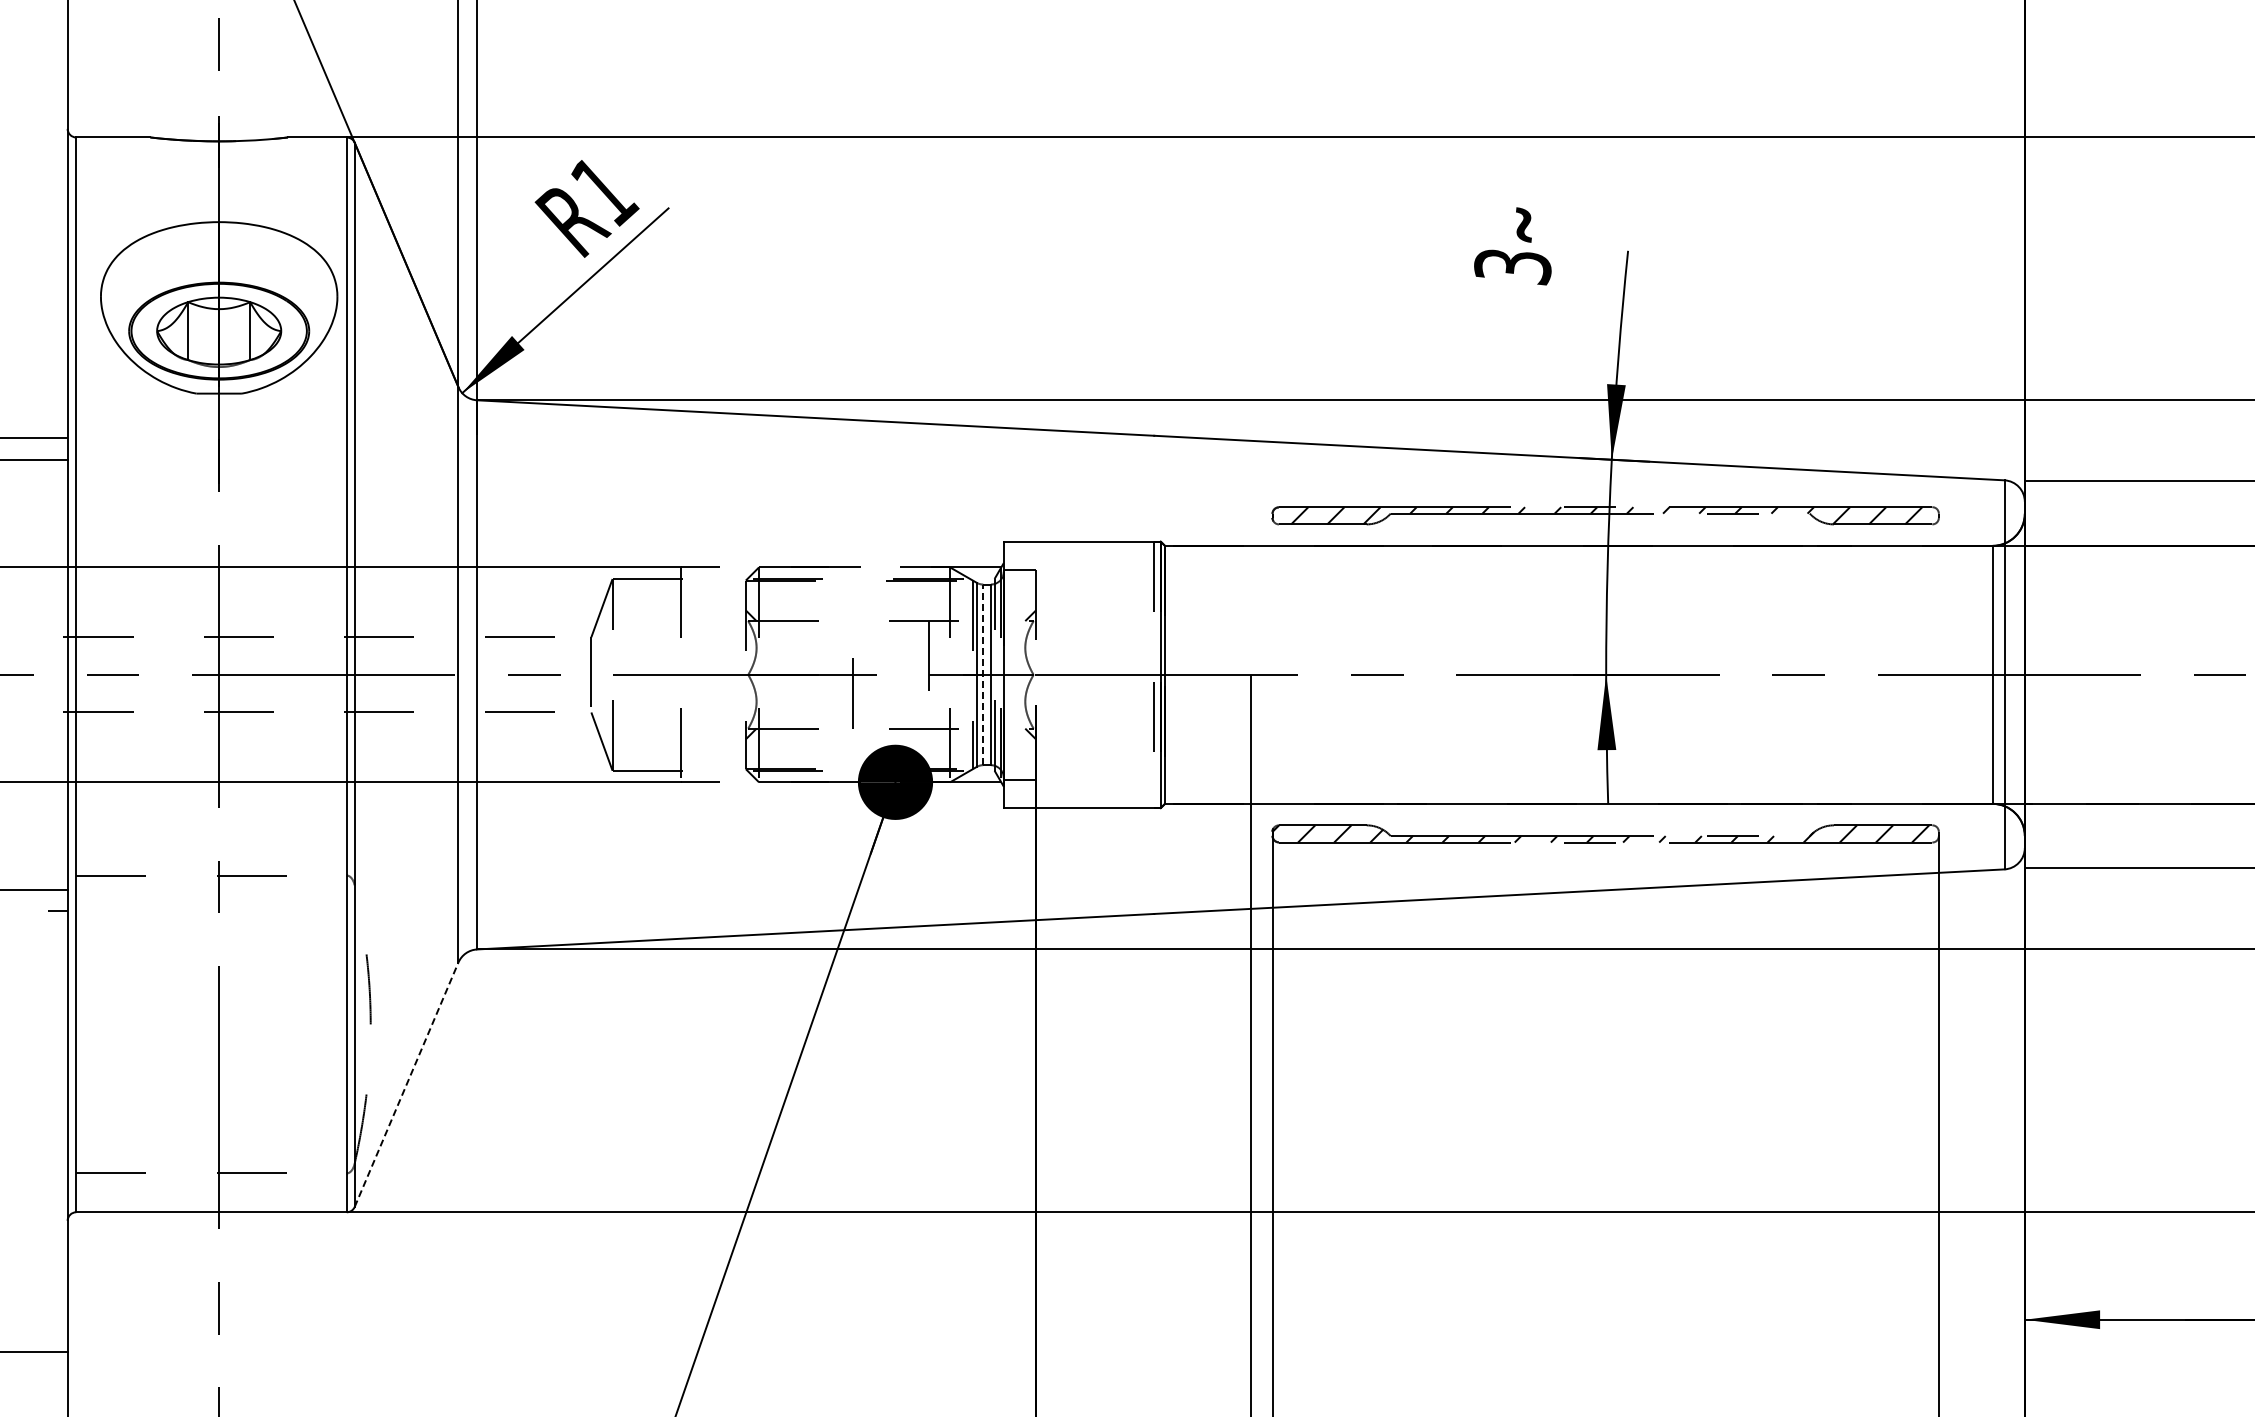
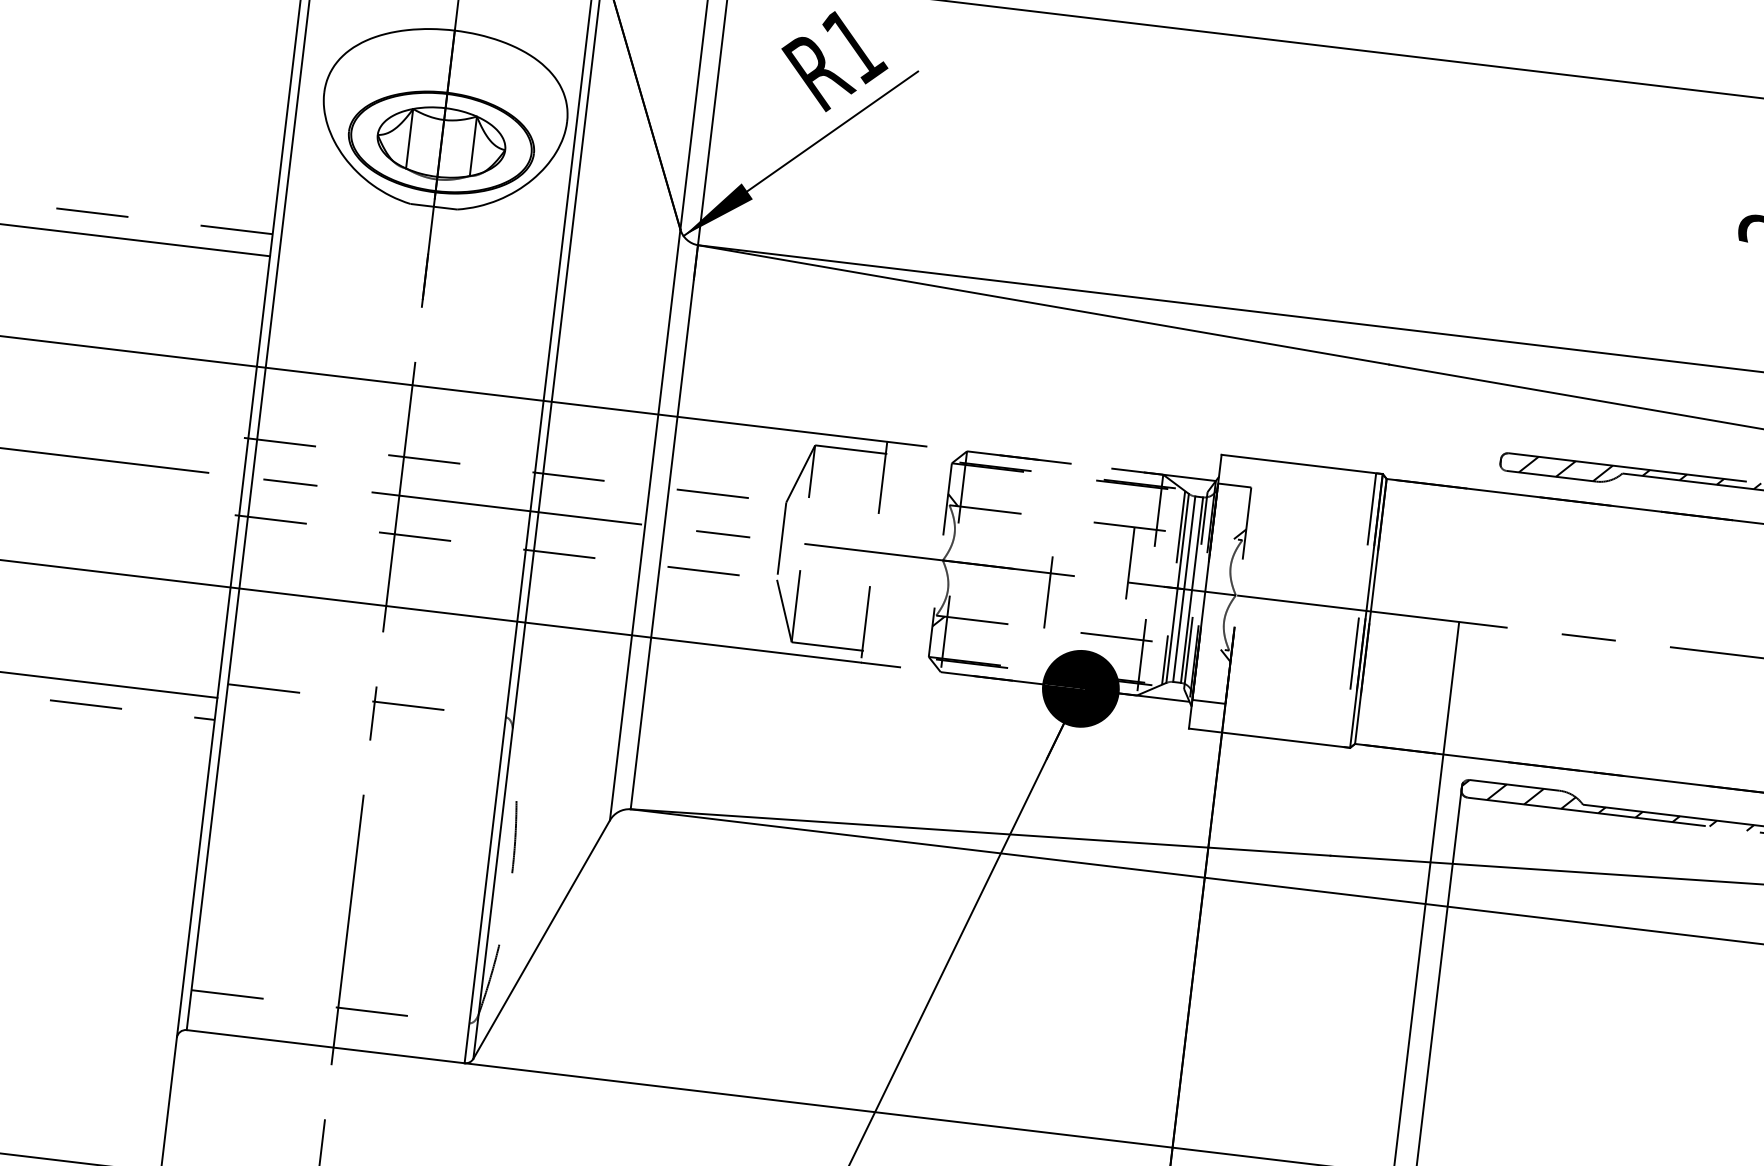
line: (983, 674) -> (1184, 588), dashed -> solid
line: (406, 1084) -> (541, 939), dashed -> solid

